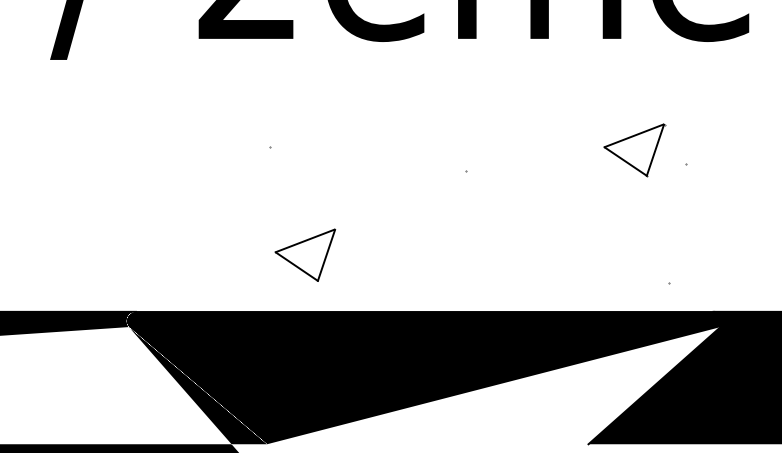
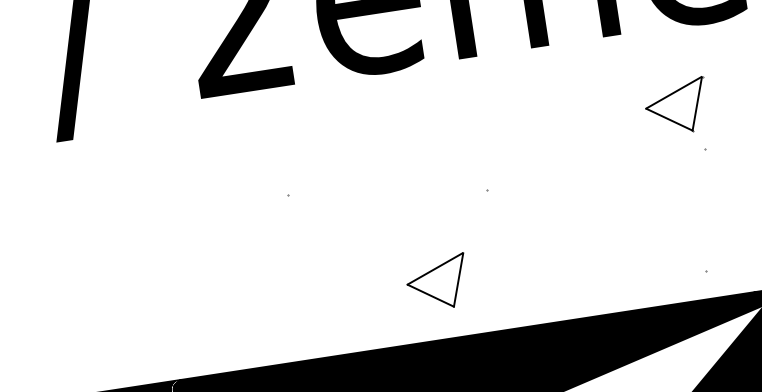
part: (634, 150) -> (676, 107), moved
part: (304, 254) -> (436, 282), moved

